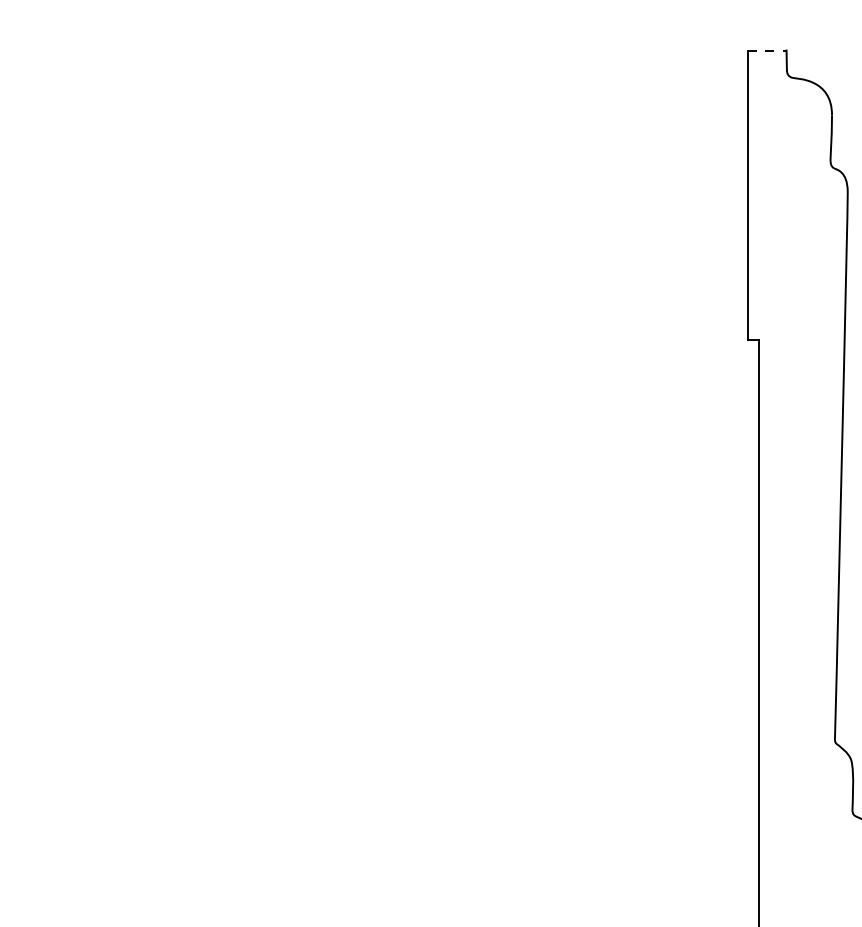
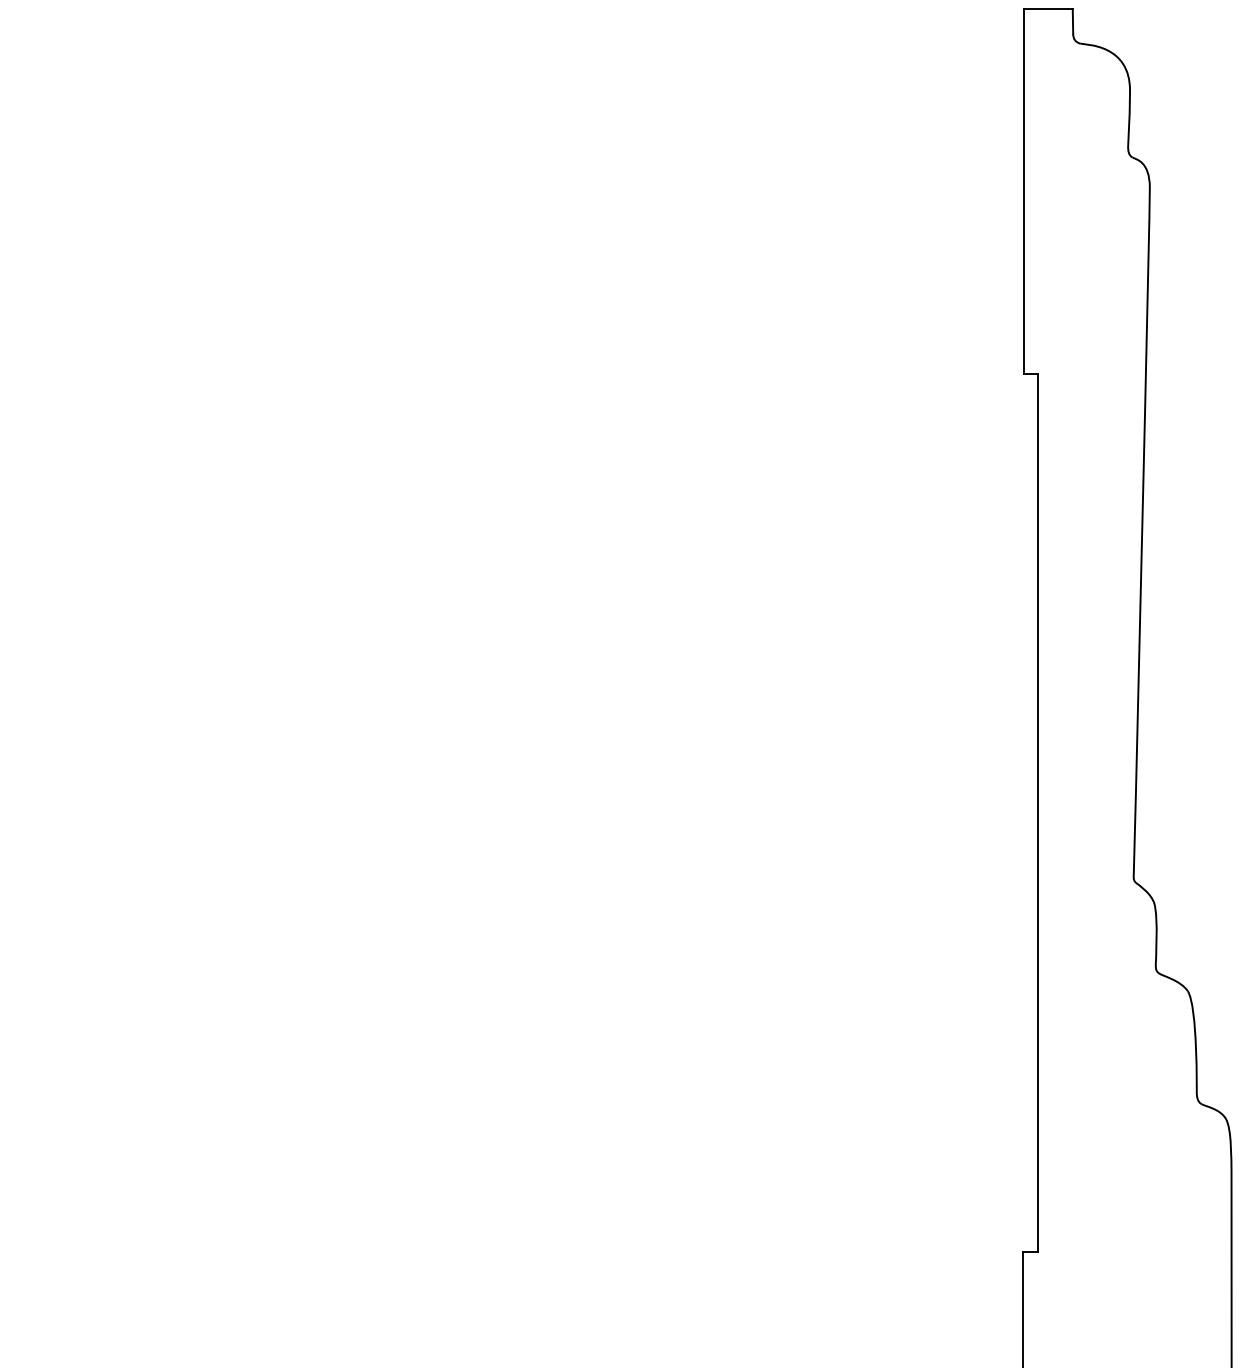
line: (767, 50) -> (1048, 9), dashed -> solid

